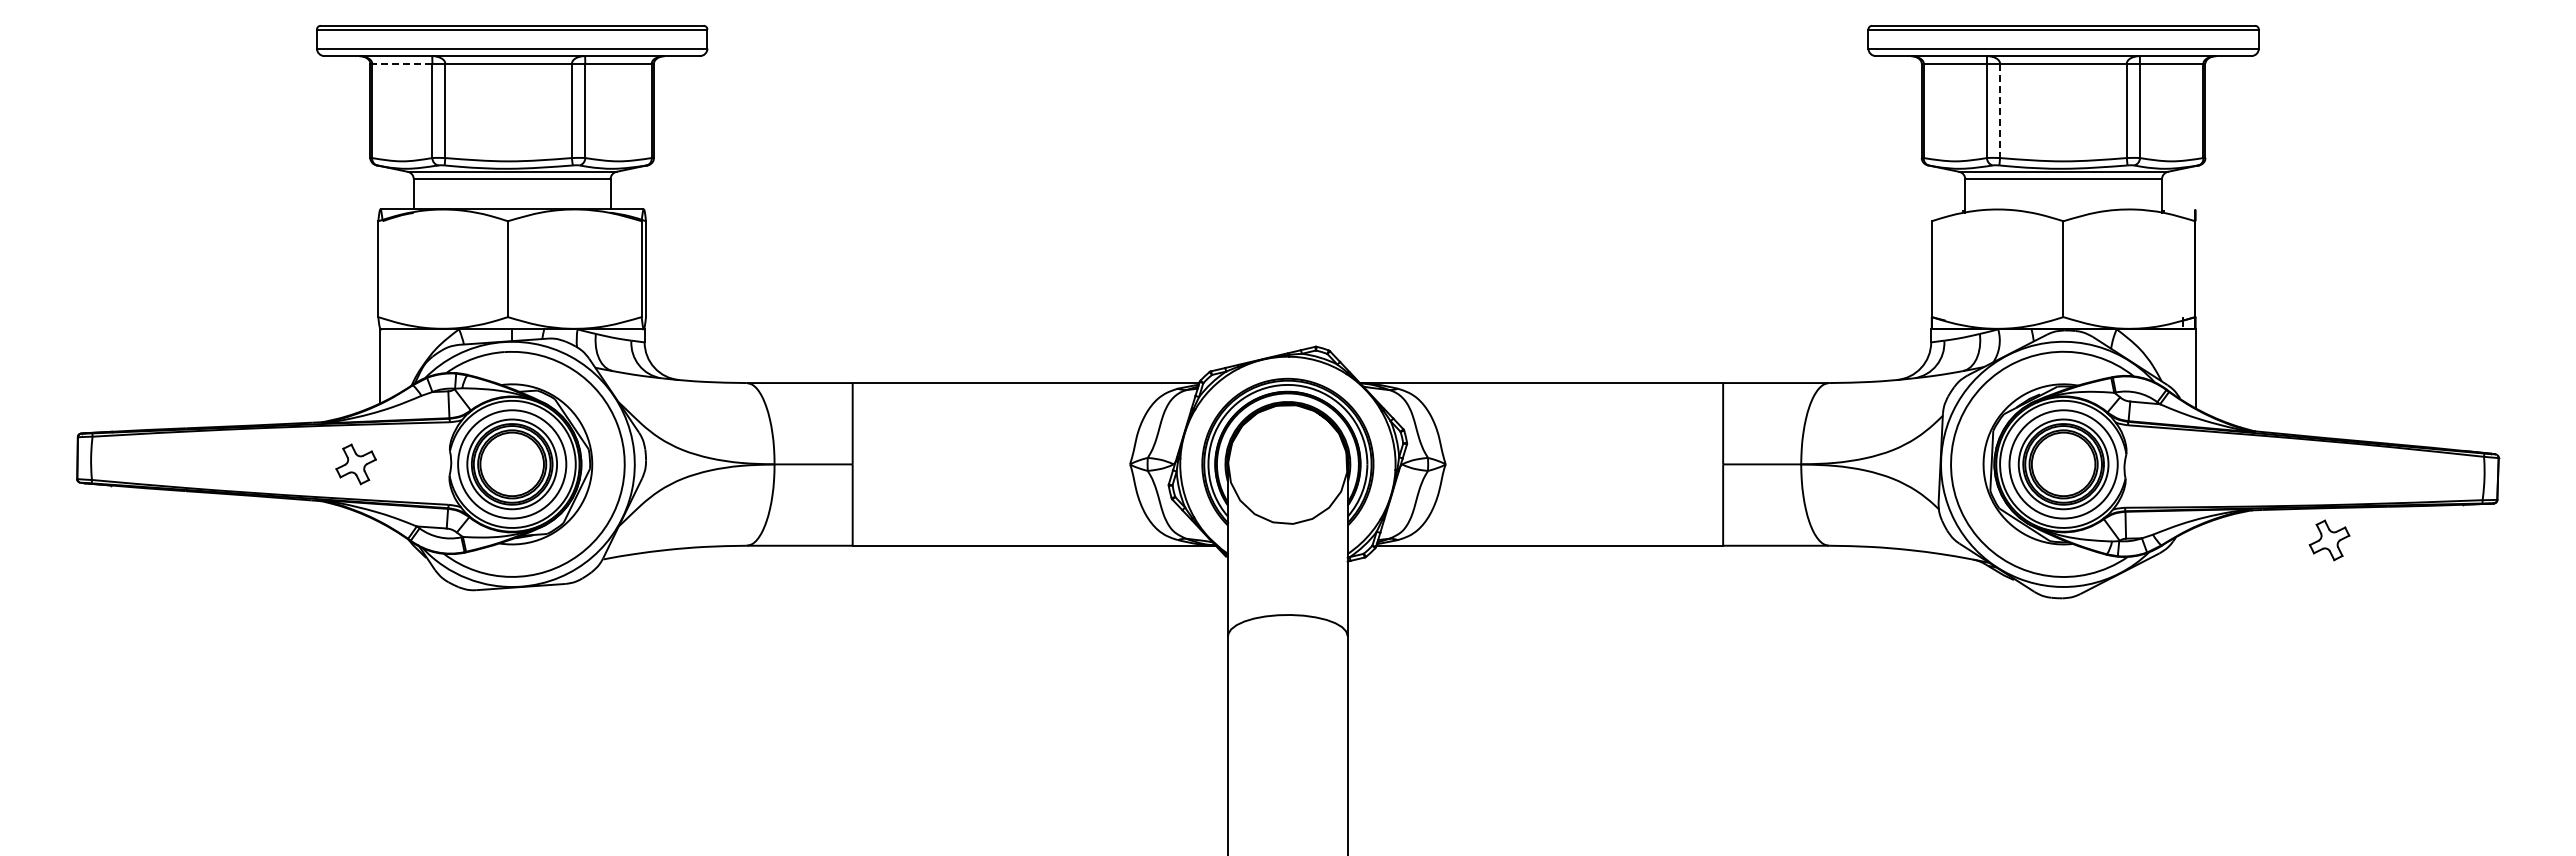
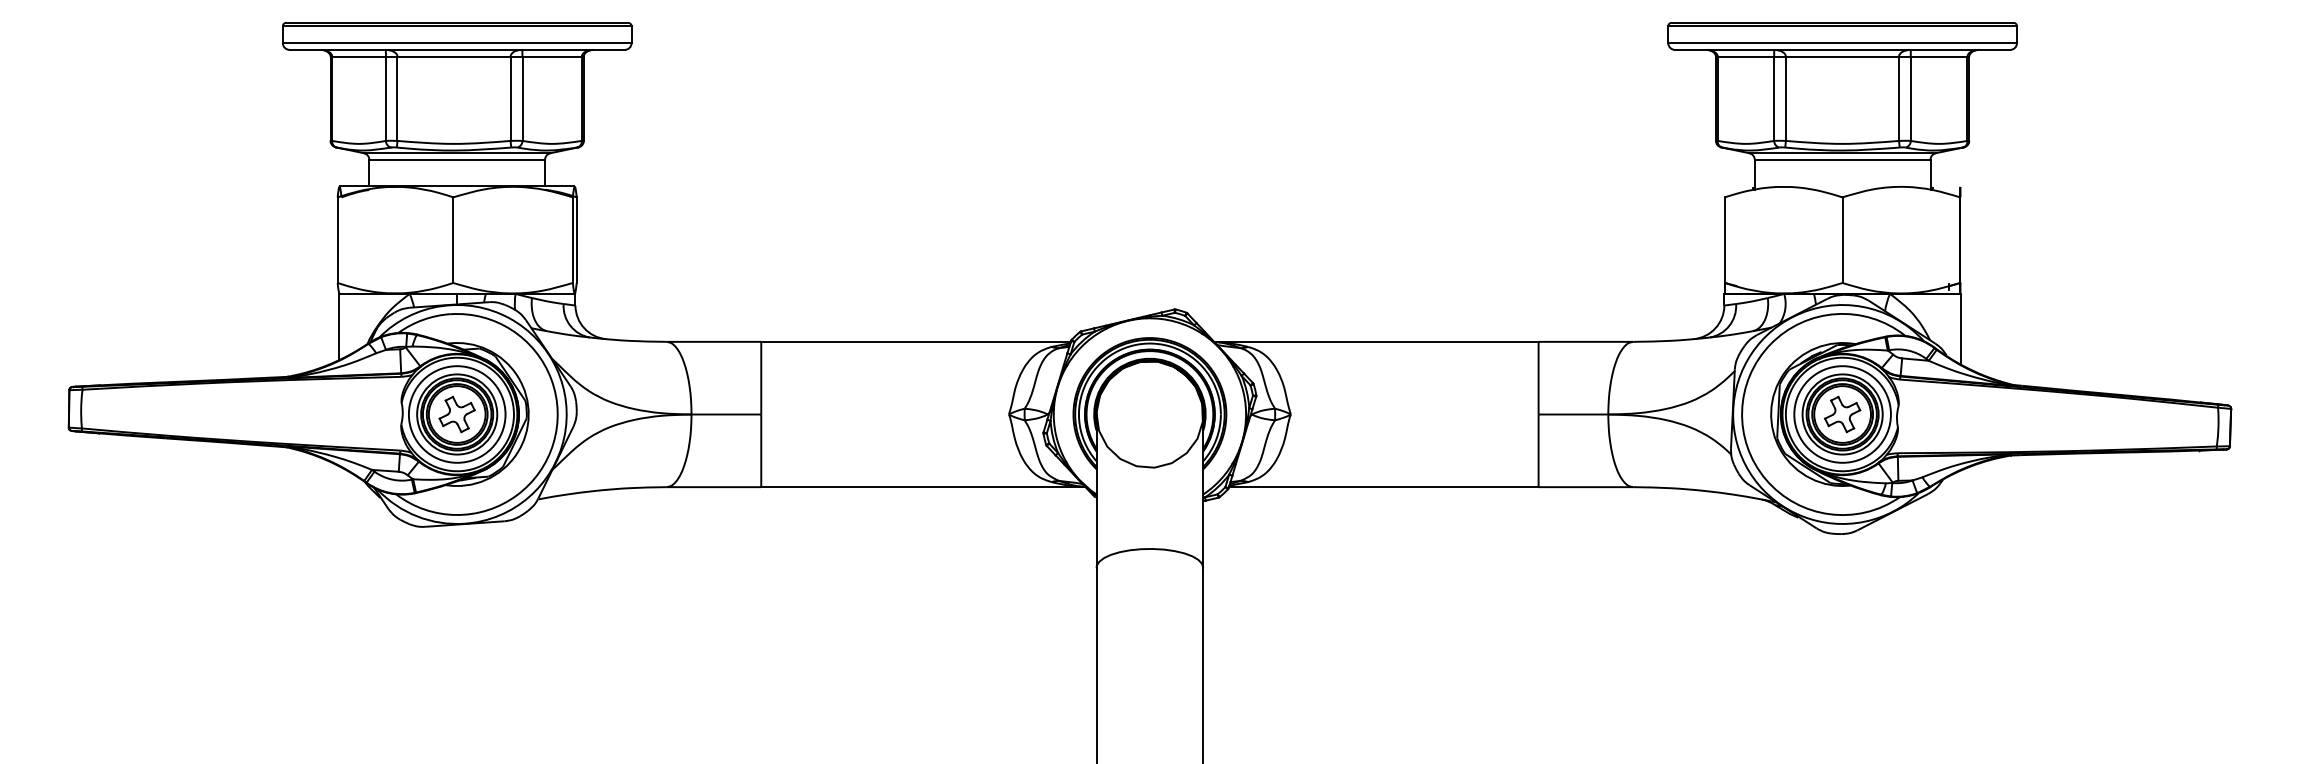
line: (401, 63) -> (358, 56), dashed -> solid
line: (2000, 111) -> (1786, 99), dashed -> solid
part: (355, 464) -> (456, 414), moved
part: (2329, 540) -> (1842, 414), moved

